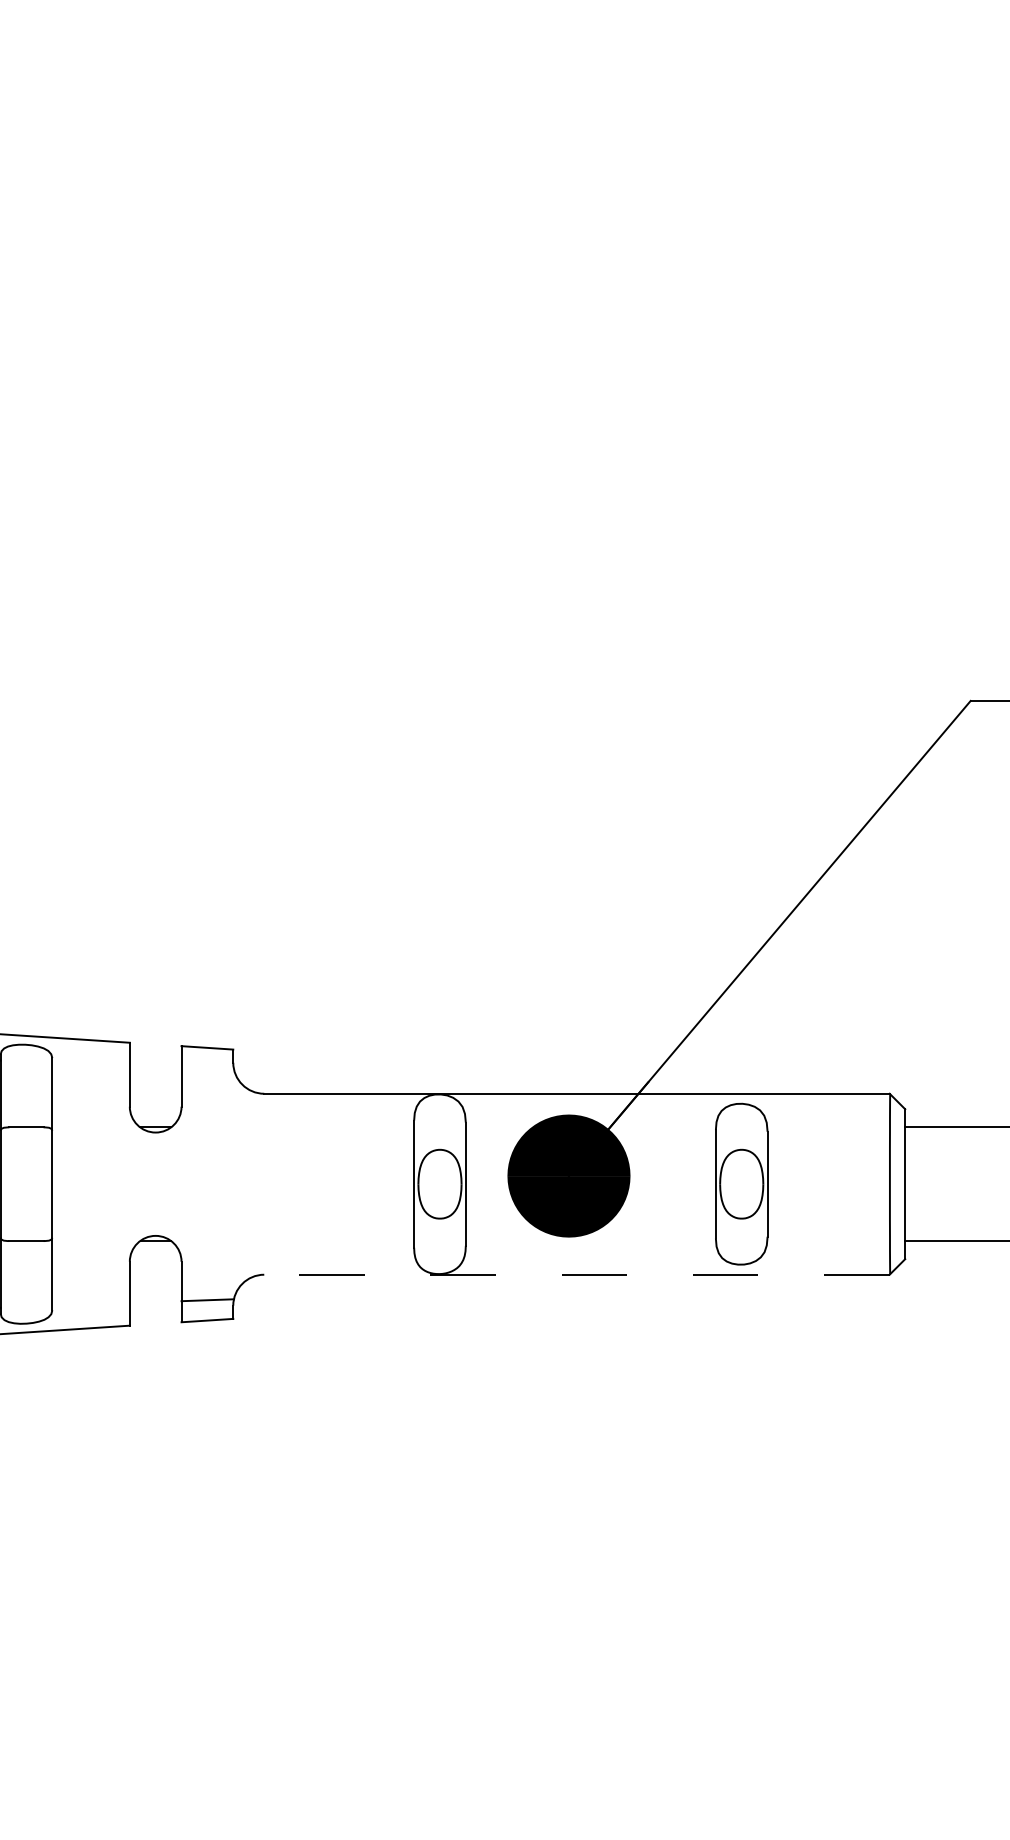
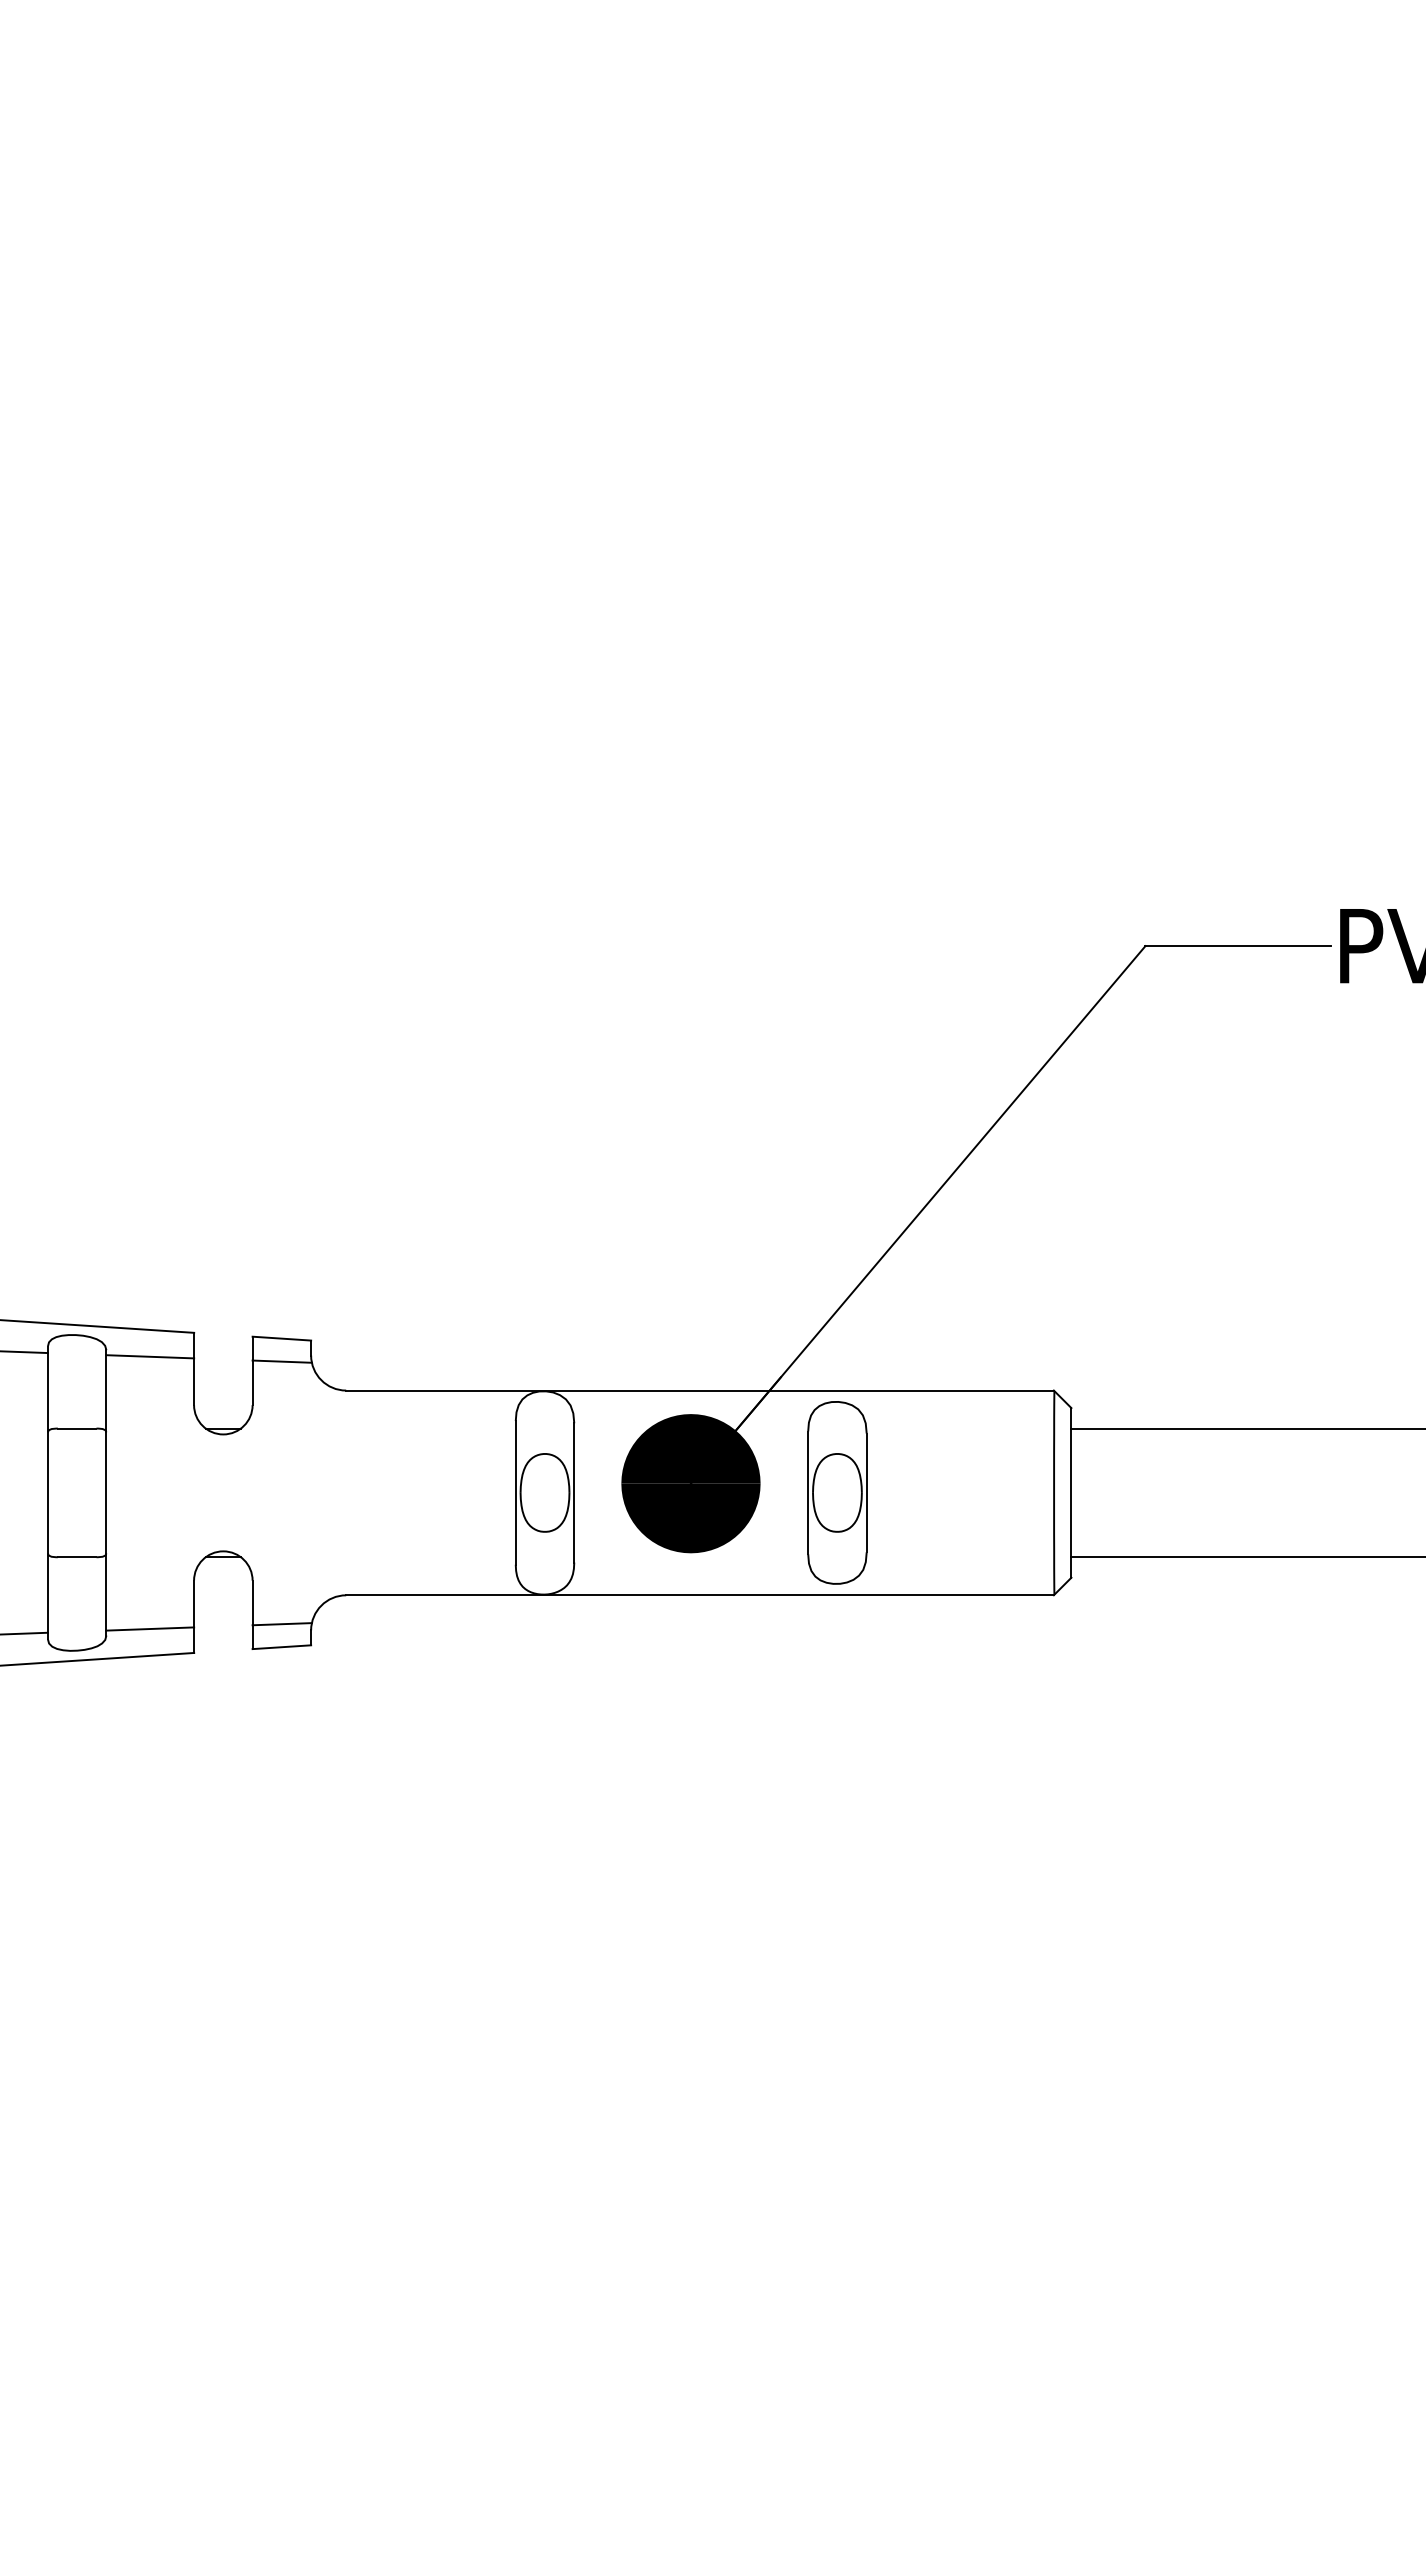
line: (91, 1063) -> (150, 1356), added
line: (207, 1068) -> (281, 1361), added
part: (741, 1183) -> (837, 1492), moved
line: (577, 1274) -> (700, 1595), dashed -> solid
line: (91, 1304) -> (150, 1628), added

